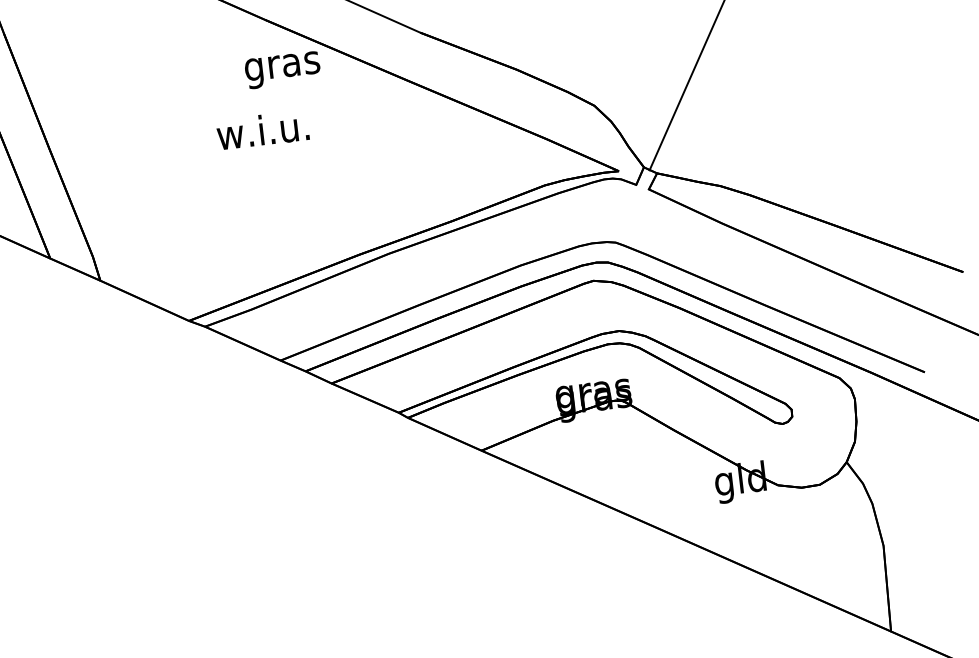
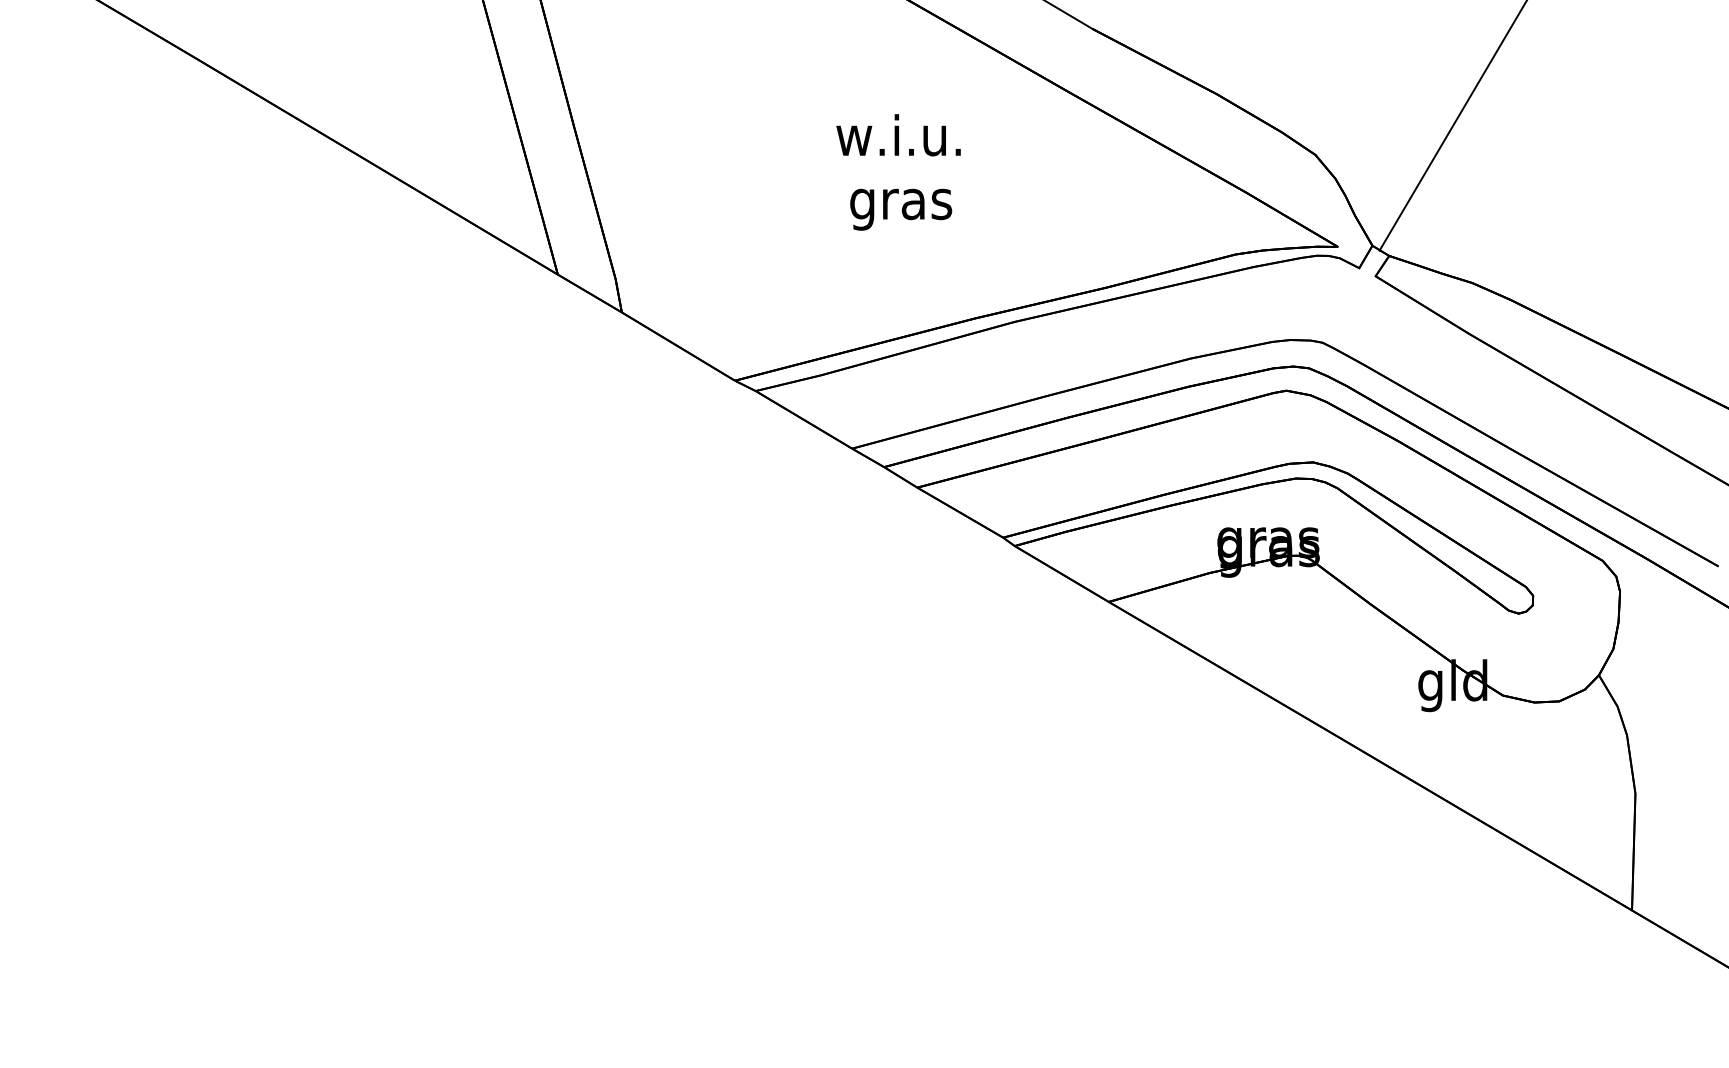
text: (283, 70) -> (901, 209), moved
text: (262, 130) -> (898, 135), moved

